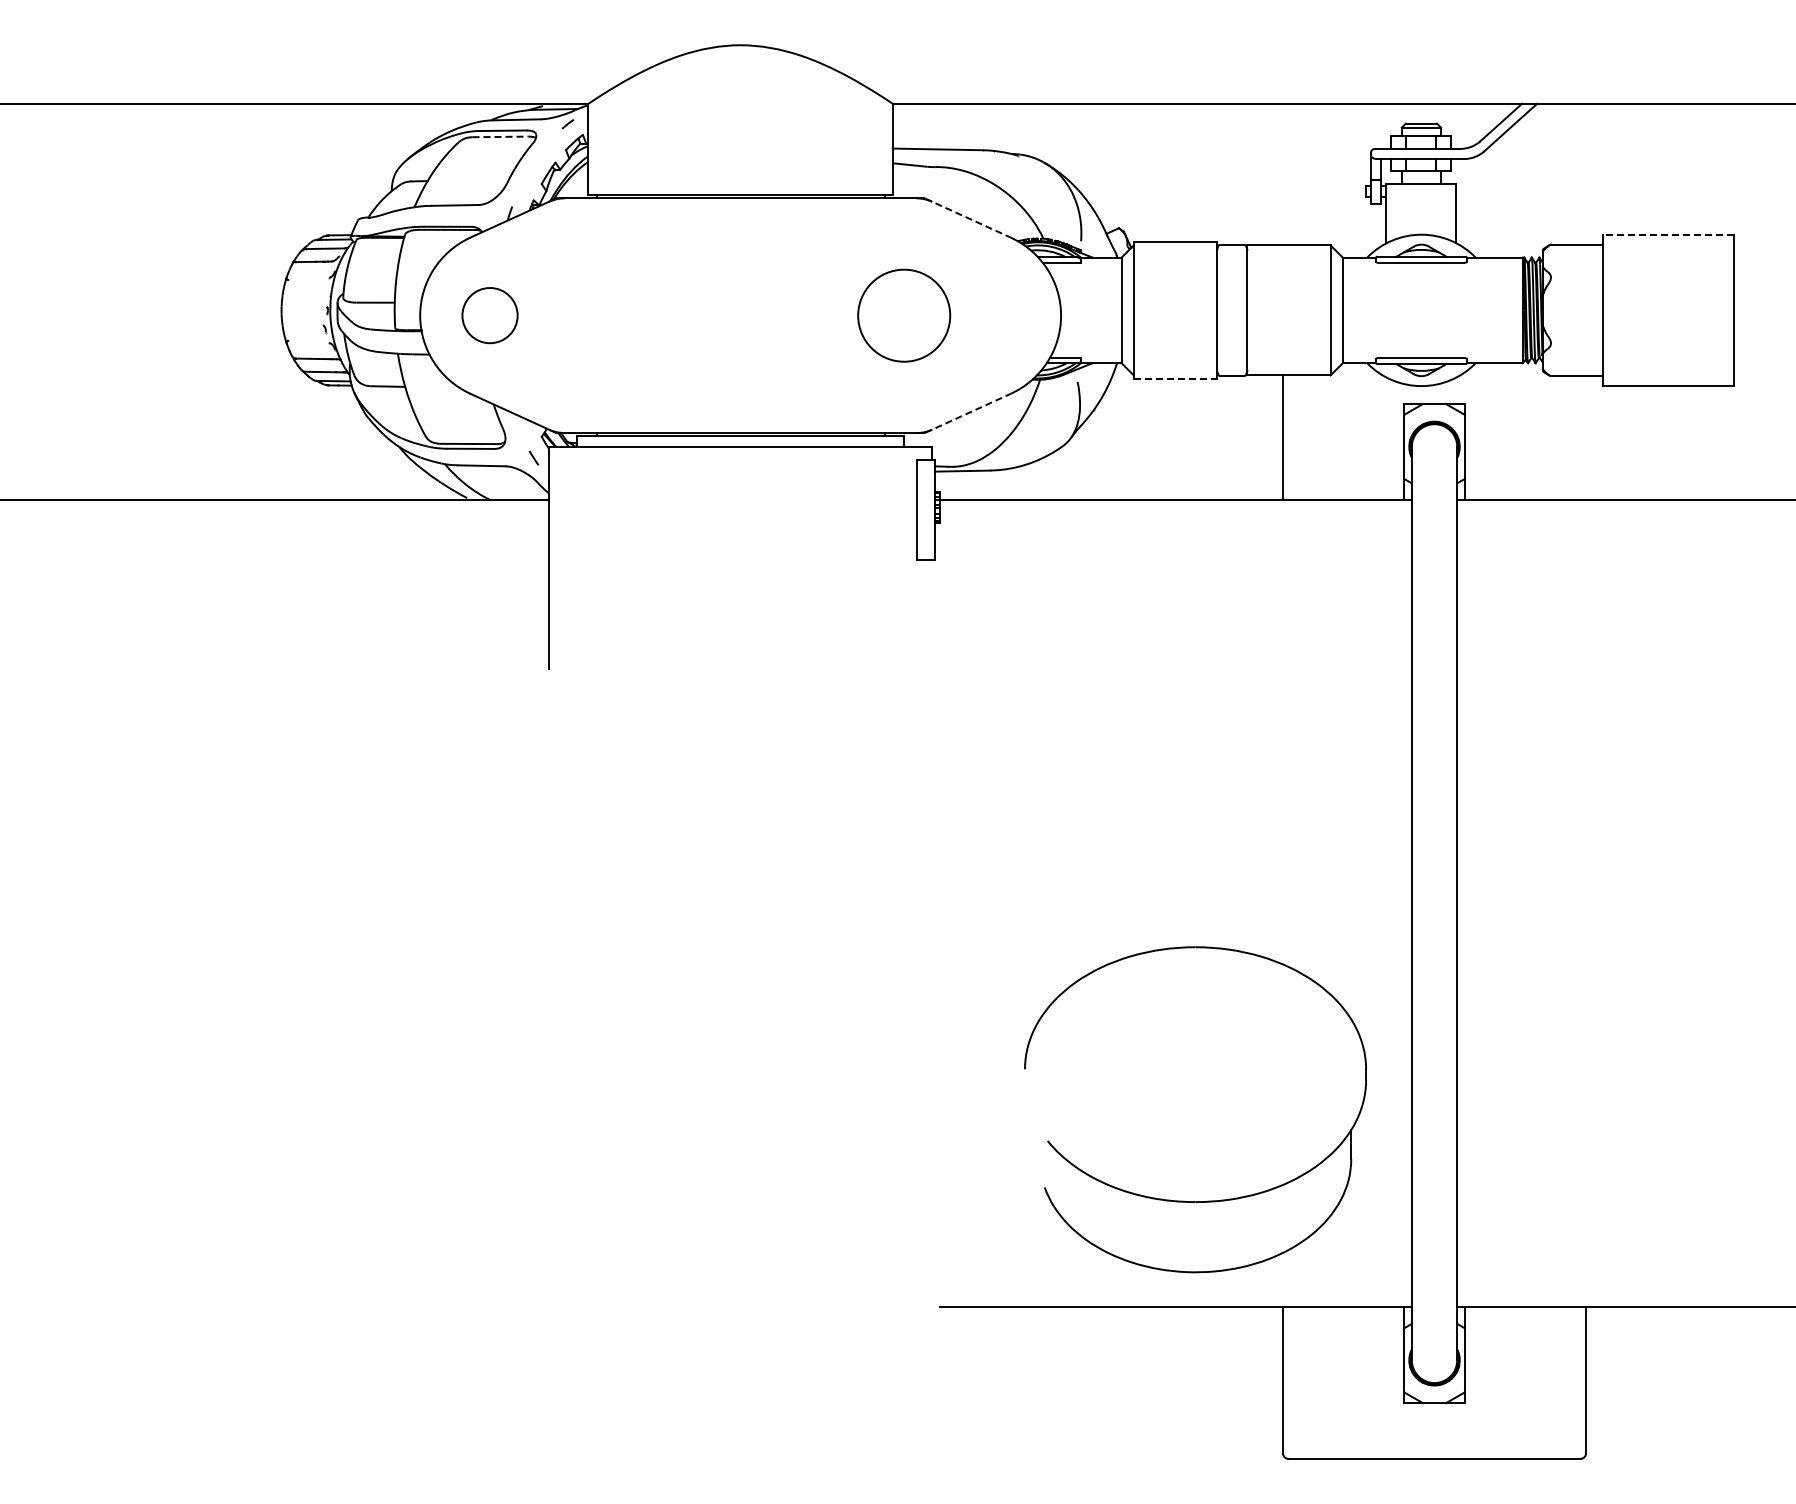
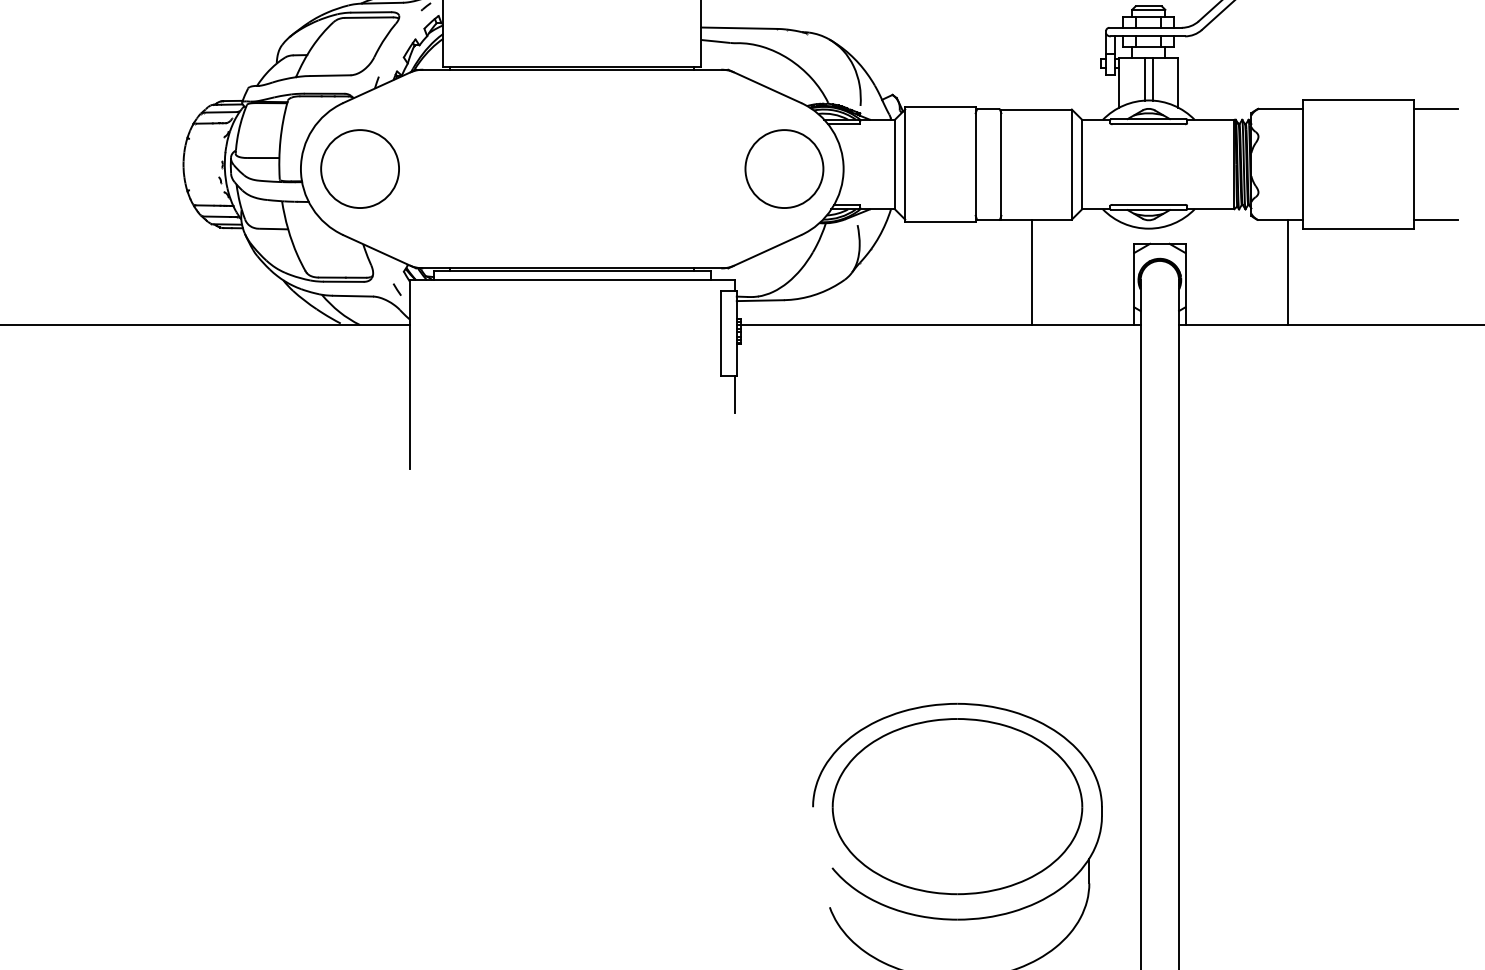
line: (501, 136) -> (369, 17), dashed -> solid
line: (1416, 209) -> (1144, 79), added
line: (1426, 209) -> (1153, 79), added
line: (968, 218) -> (765, 86), dashed -> solid
line: (1668, 234) -> (1357, 100), dashed -> solid
line: (1760, 244) -> (1435, 108), added
circle: (489, 315) -> (359, 168), size x1.67
circle: (904, 315) -> (784, 168), moved
line: (1760, 376) -> (1435, 220), added
line: (1175, 378) -> (940, 222), dashed -> solid
line: (968, 413) -> (765, 251), dashed -> solid
line: (1585, 437) -> (1287, 272), added
line: (932, 581) -> (734, 394), added
part: (1195, 1068) -> (957, 806), added

